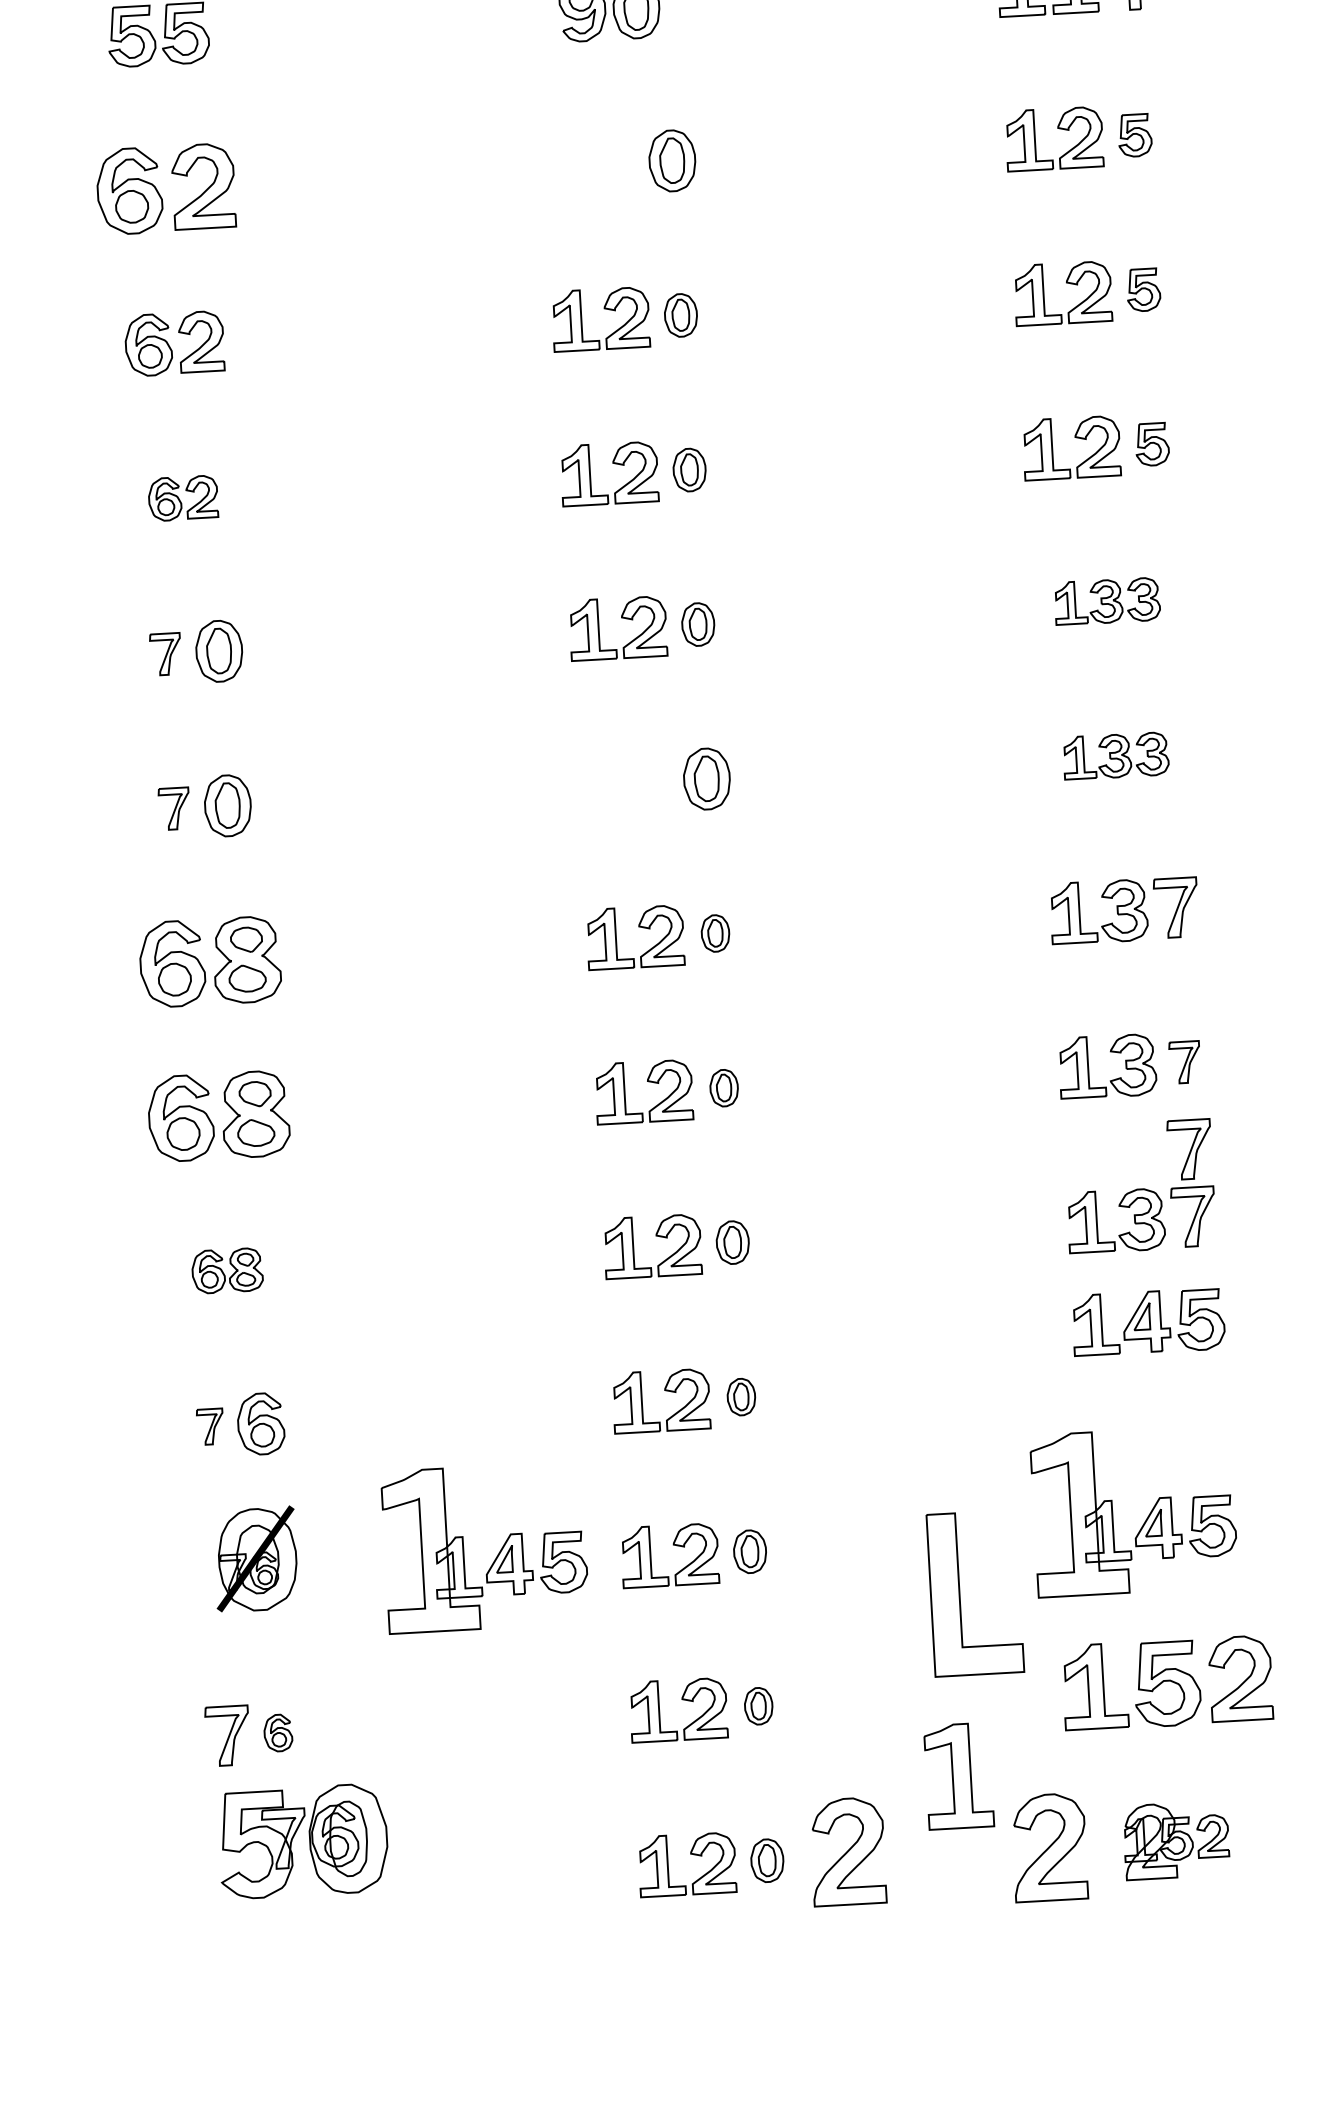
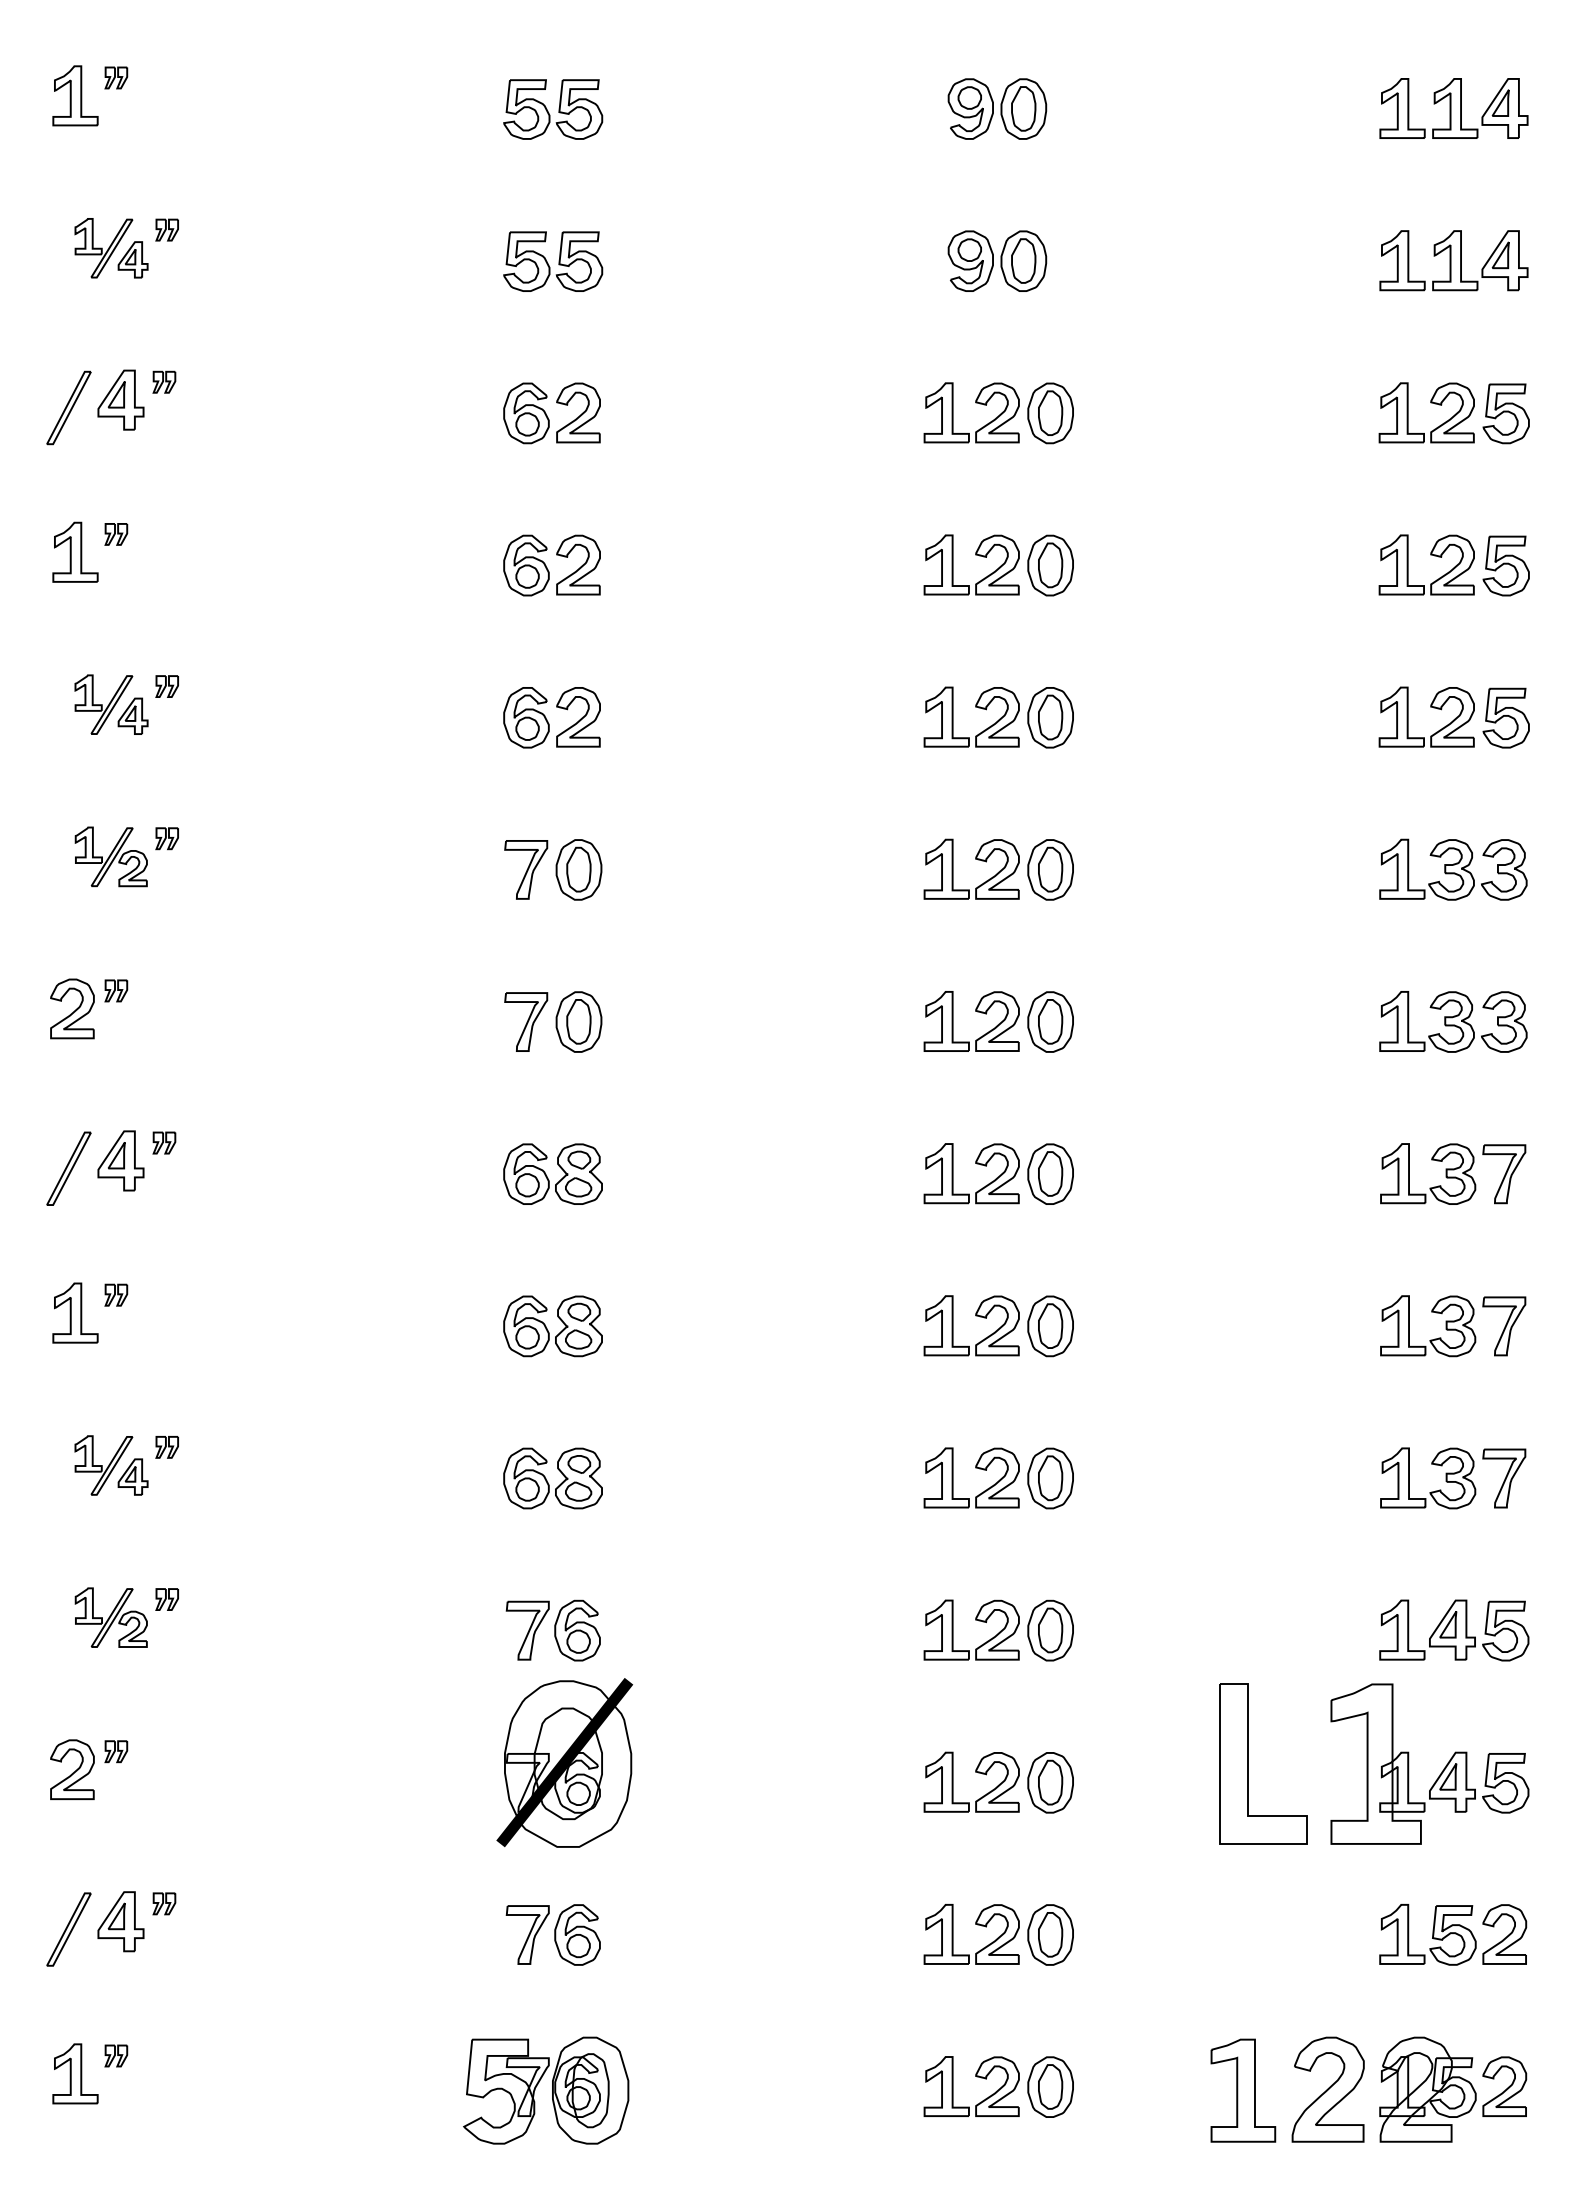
part: (1134, 135) -> (1505, 413), size x1.43
part: (595, 155) -> (975, 403), added
part: (165, 189) -> (551, 413), size x0.71
part: (1142, 289) -> (1505, 565), size x1.43
part: (680, 315) -> (1050, 565), size x1.43
part: (1151, 443) -> (1505, 717), size x1.43
part: (689, 469) -> (1050, 717), size x1.43
part: (182, 498) -> (551, 717), size x1.43
part: (1107, 601) -> (1453, 869), size x1.43
part: (698, 624) -> (1050, 869), size x1.43
part: (165, 653) -> (526, 869), size x1.43
part: (1116, 755) -> (1453, 1021), size x1.43
part: (630, 772) -> (975, 1011), added
part: (174, 808) -> (526, 1021), size x1.43
part: (715, 932) -> (1050, 1173), size x1.67
part: (209, 961) -> (552, 1173), size x0.71
part: (1185, 1062) -> (1504, 1326), size x1.43
part: (724, 1088) -> (1050, 1326), size x1.67
part: (218, 1116) -> (552, 1326), size x0.71
part: (1190, 1149) -> (1504, 1412), removed
part: (732, 1242) -> (1050, 1478), size x1.43
part: (226, 1270) -> (552, 1478), size x1.43
part: (1148, 1322) -> (1454, 1630), moved
part: (741, 1397) -> (1050, 1630), size x1.67
part: (210, 1426) -> (527, 1630), size x1.67
part: (749, 1551) -> (1050, 1782), size x1.43
part: (497, 1554) -> (802, 1771), removed
part: (255, 1558) -> (564, 1762), size x1.67
part: (960, 1593) -> (1248, 1763), moved
part: (1167, 1682) -> (1453, 1934), size x0.71
part: (758, 1705) -> (1050, 1934), size x1.67
part: (278, 1732) -> (577, 1934), size x1.67
part: (959, 1776) -> (1243, 2090), moved
part: (1176, 1840) -> (1453, 2089), size x1.43
part: (303, 1841) -> (546, 2090), moved
part: (847, 1851) -> (1129, 2082), removed
part: (767, 1860) -> (1050, 2086), size x1.43

